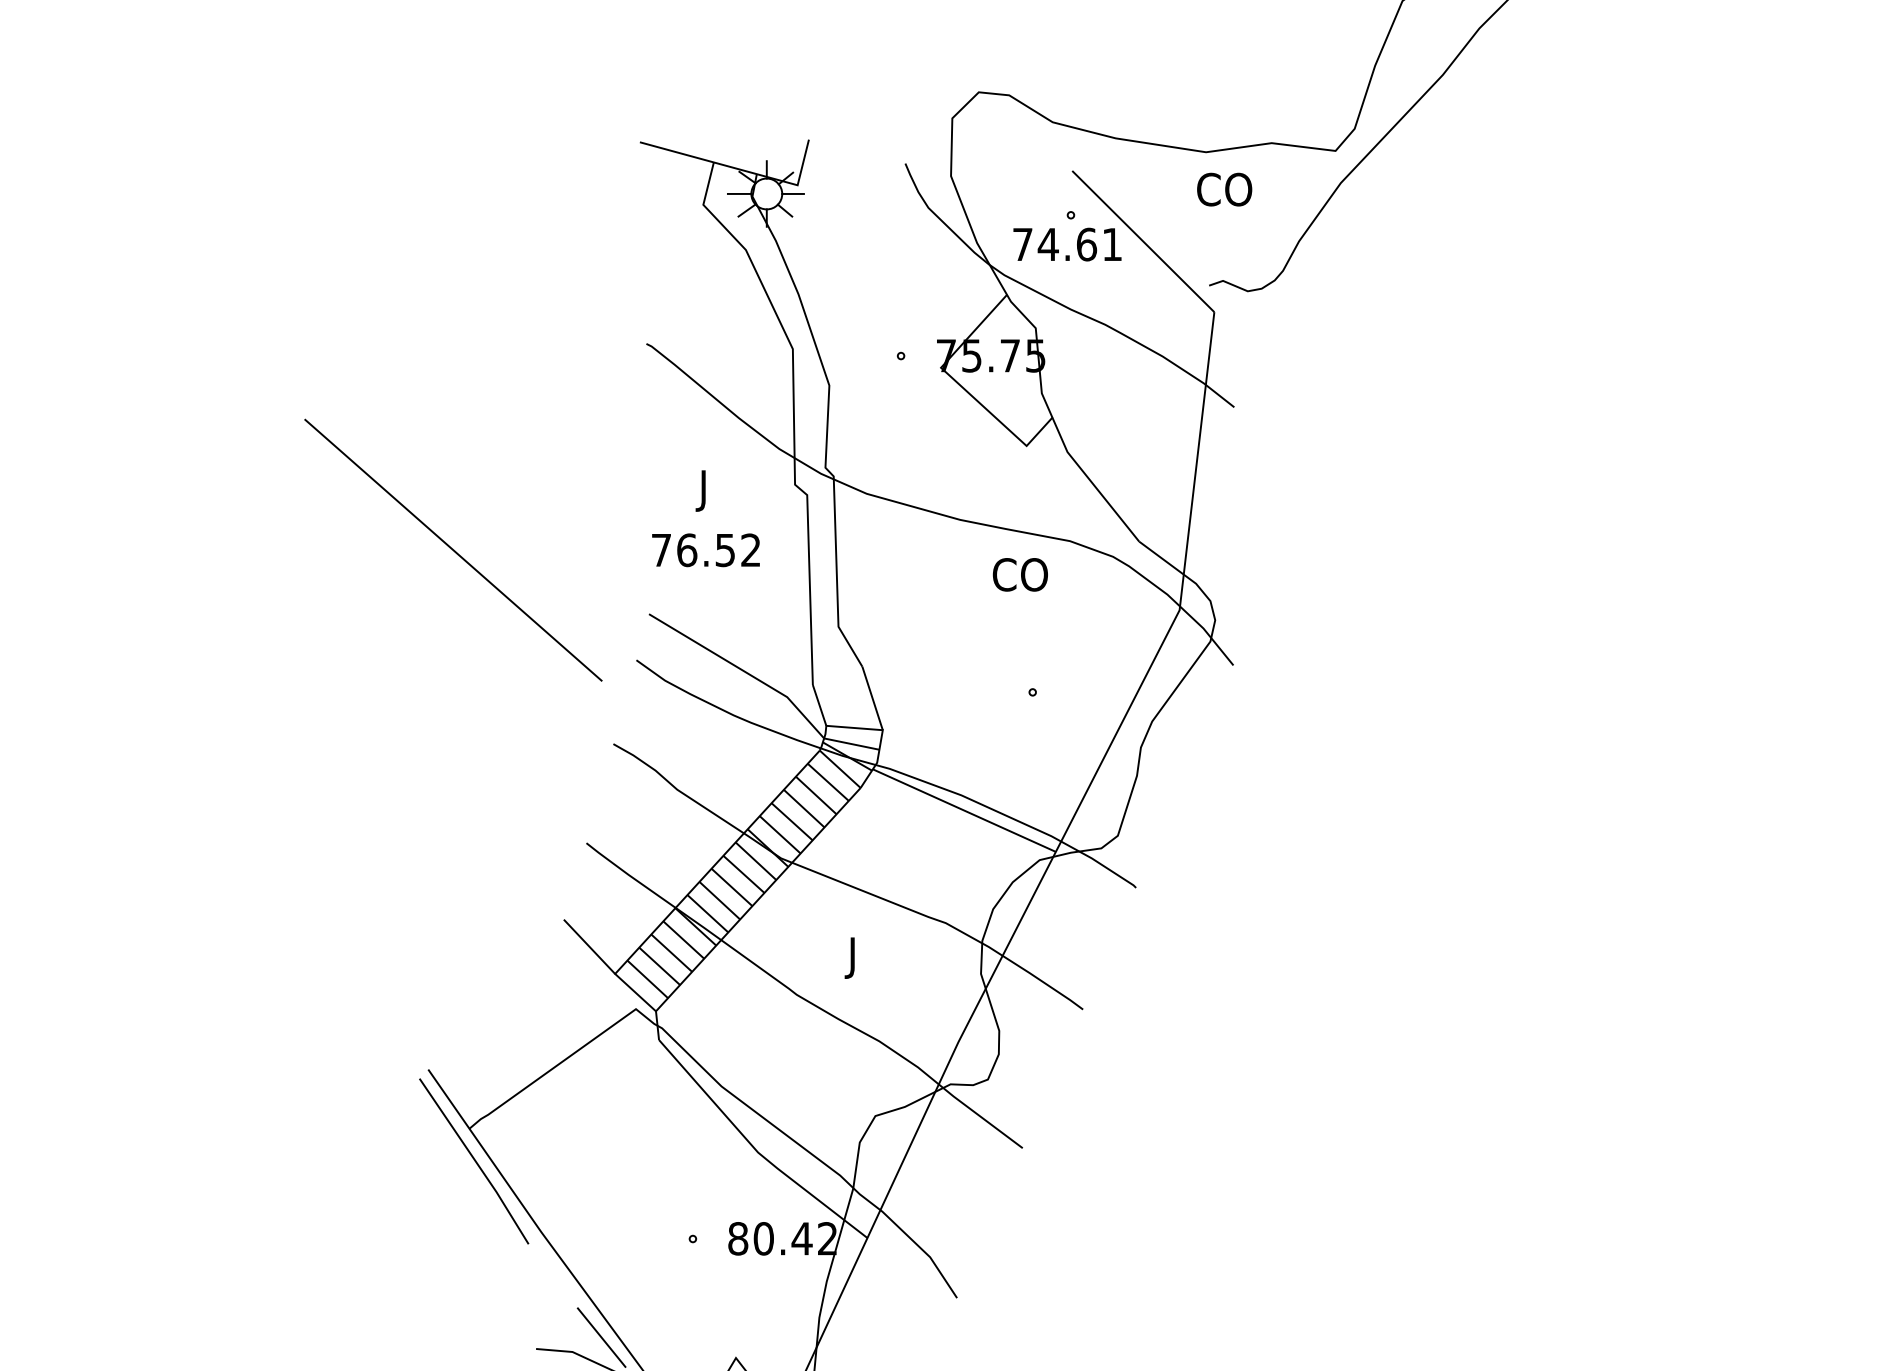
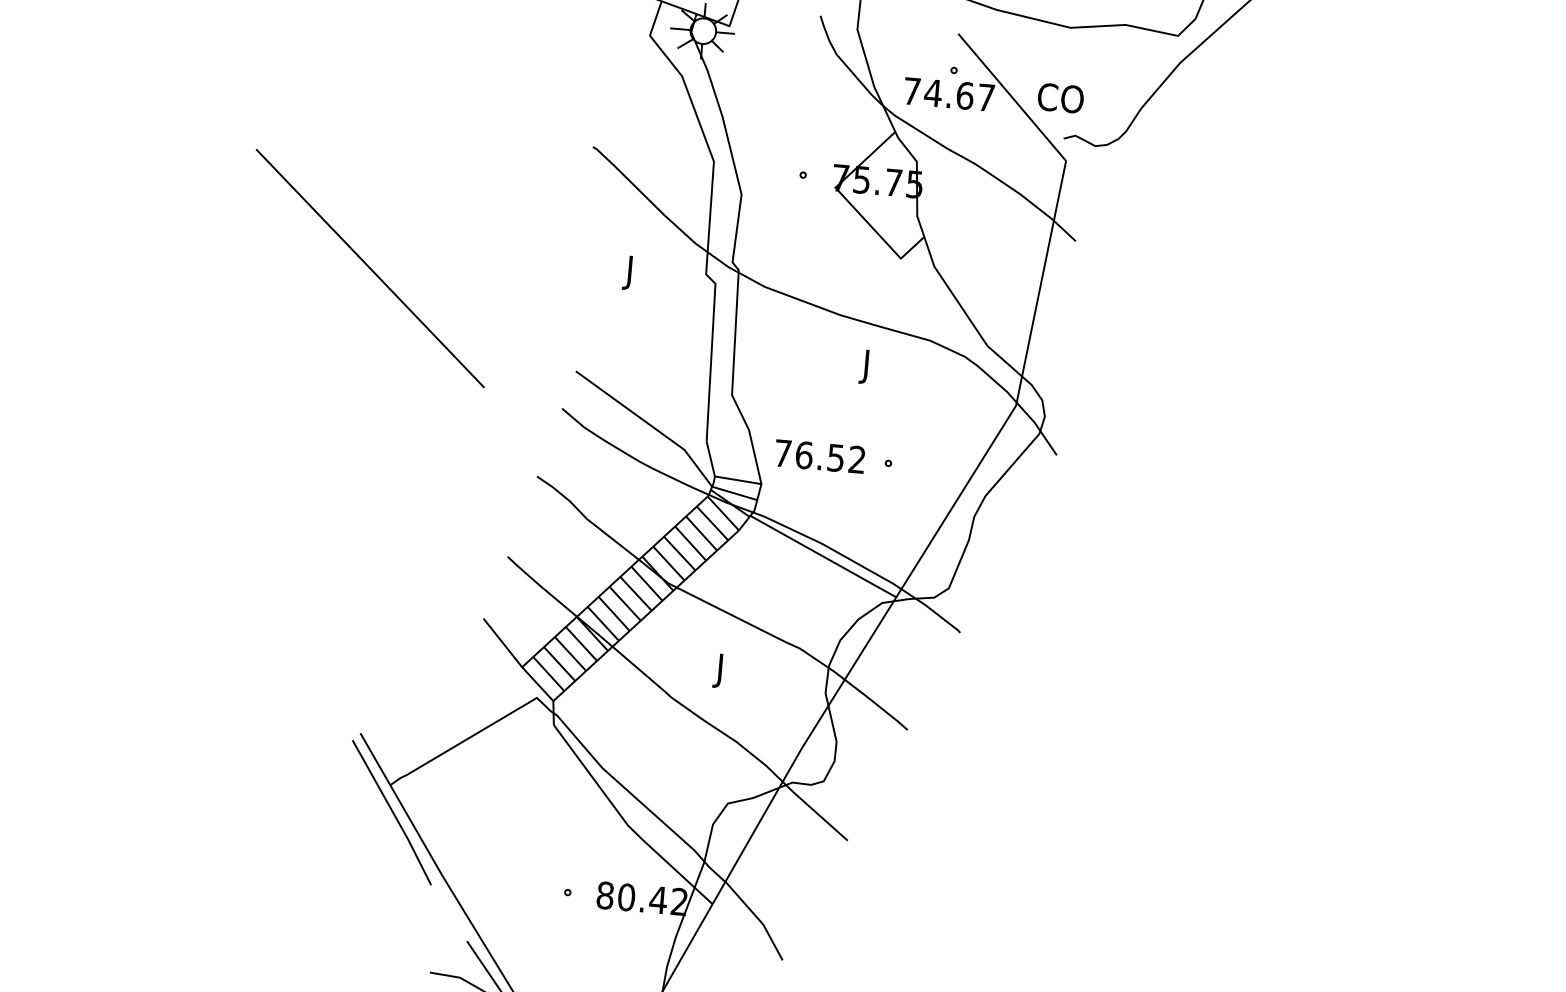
text: (1224, 189) -> (1060, 98), moved
text: (1112, 244) -> (986, 97), 74.61 -> 74.67
line: (453, 549) -> (370, 267), moved
text: (705, 550) -> (819, 456), moved
text: (1017, 578) -> (883, 367), CO -> J

